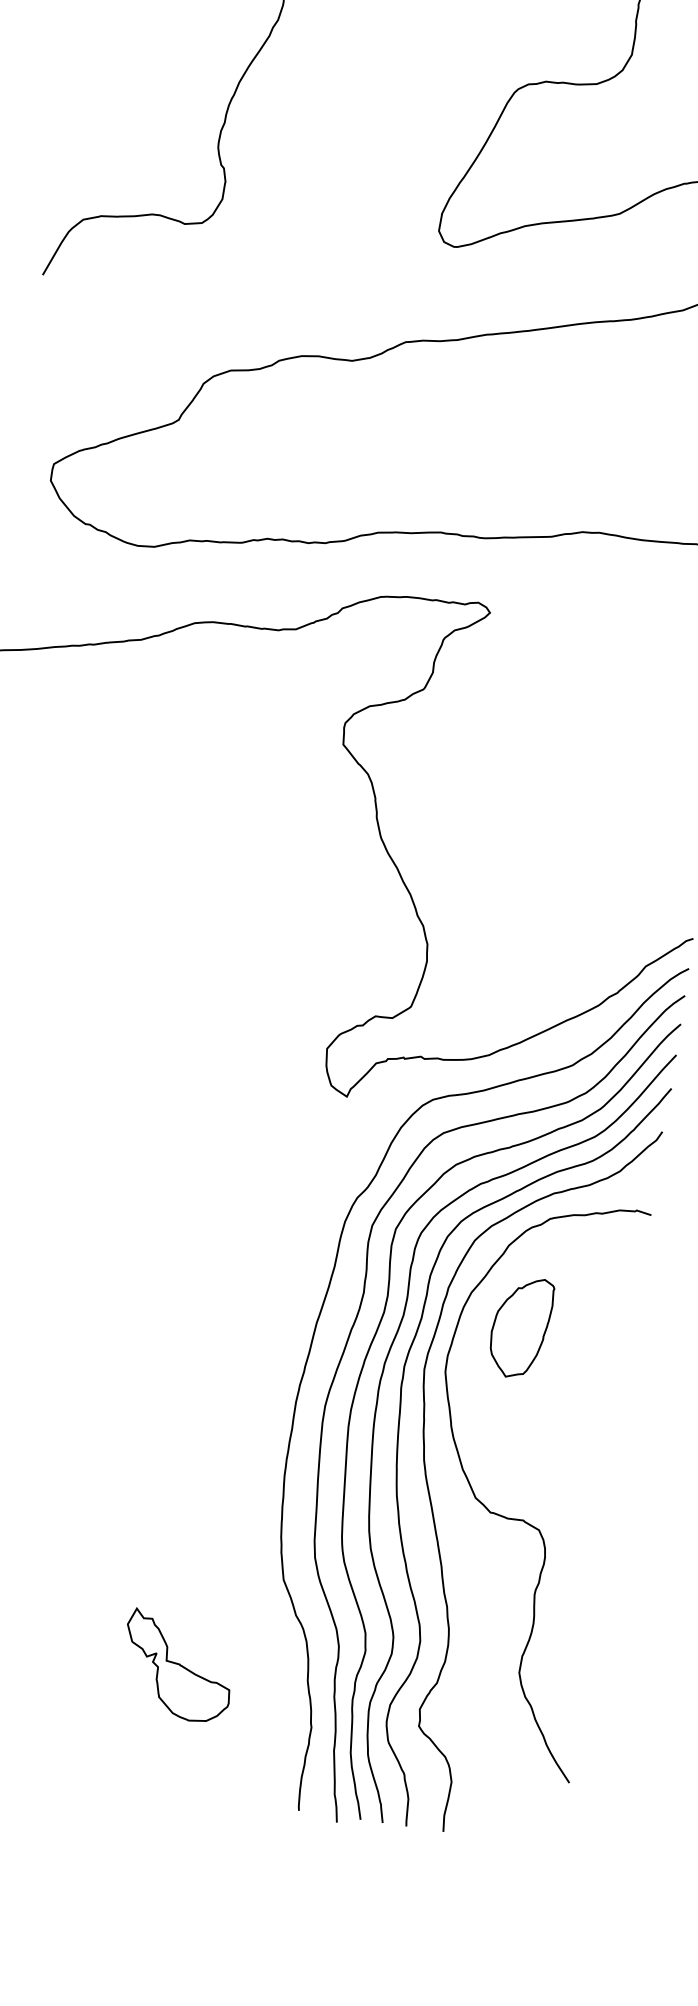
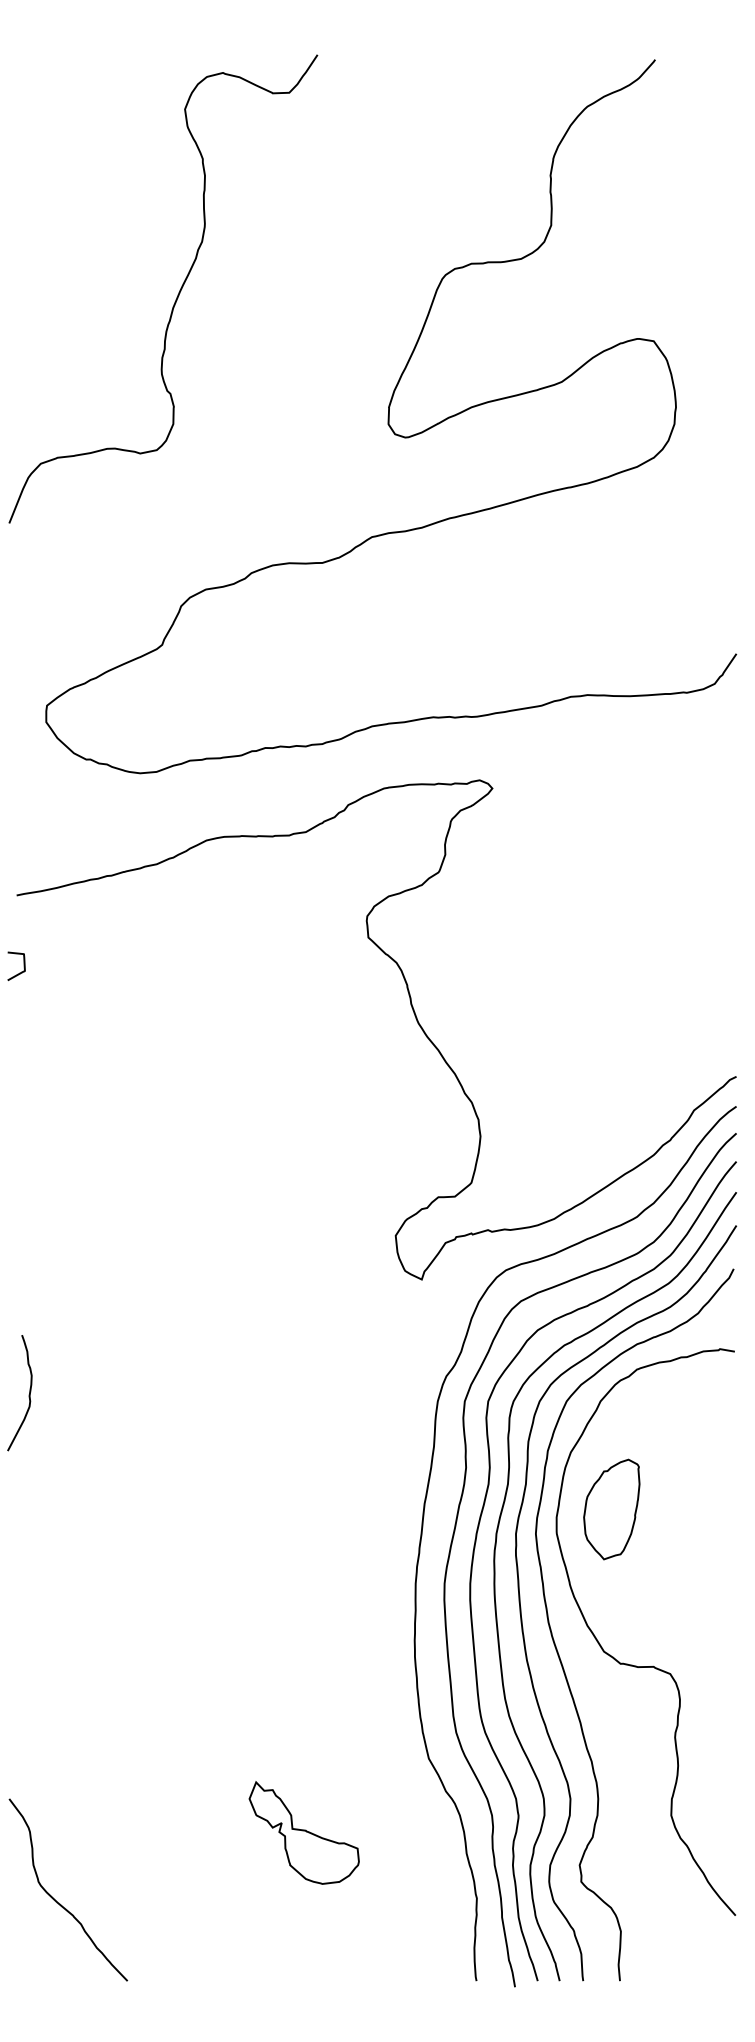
part: (520, 1327) -> (611, 1509), moved
part: (177, 1665) -> (303, 1832), moved

